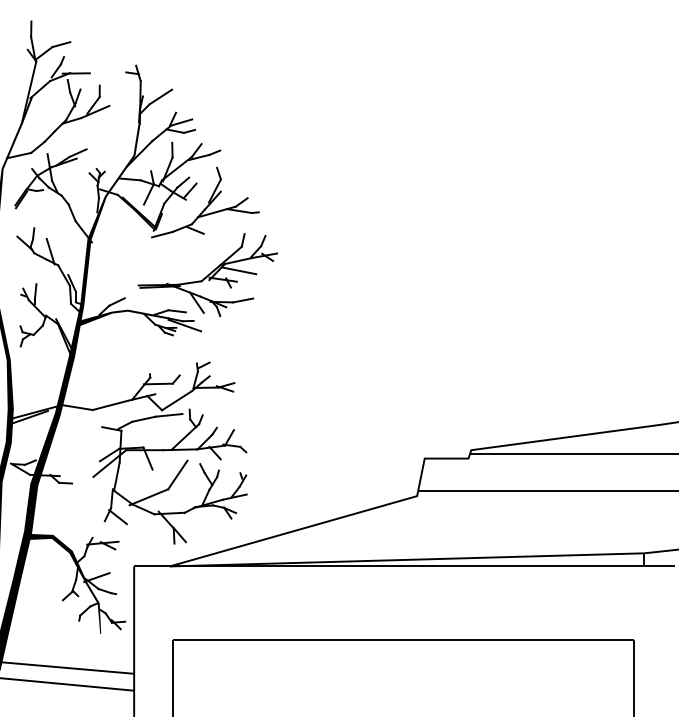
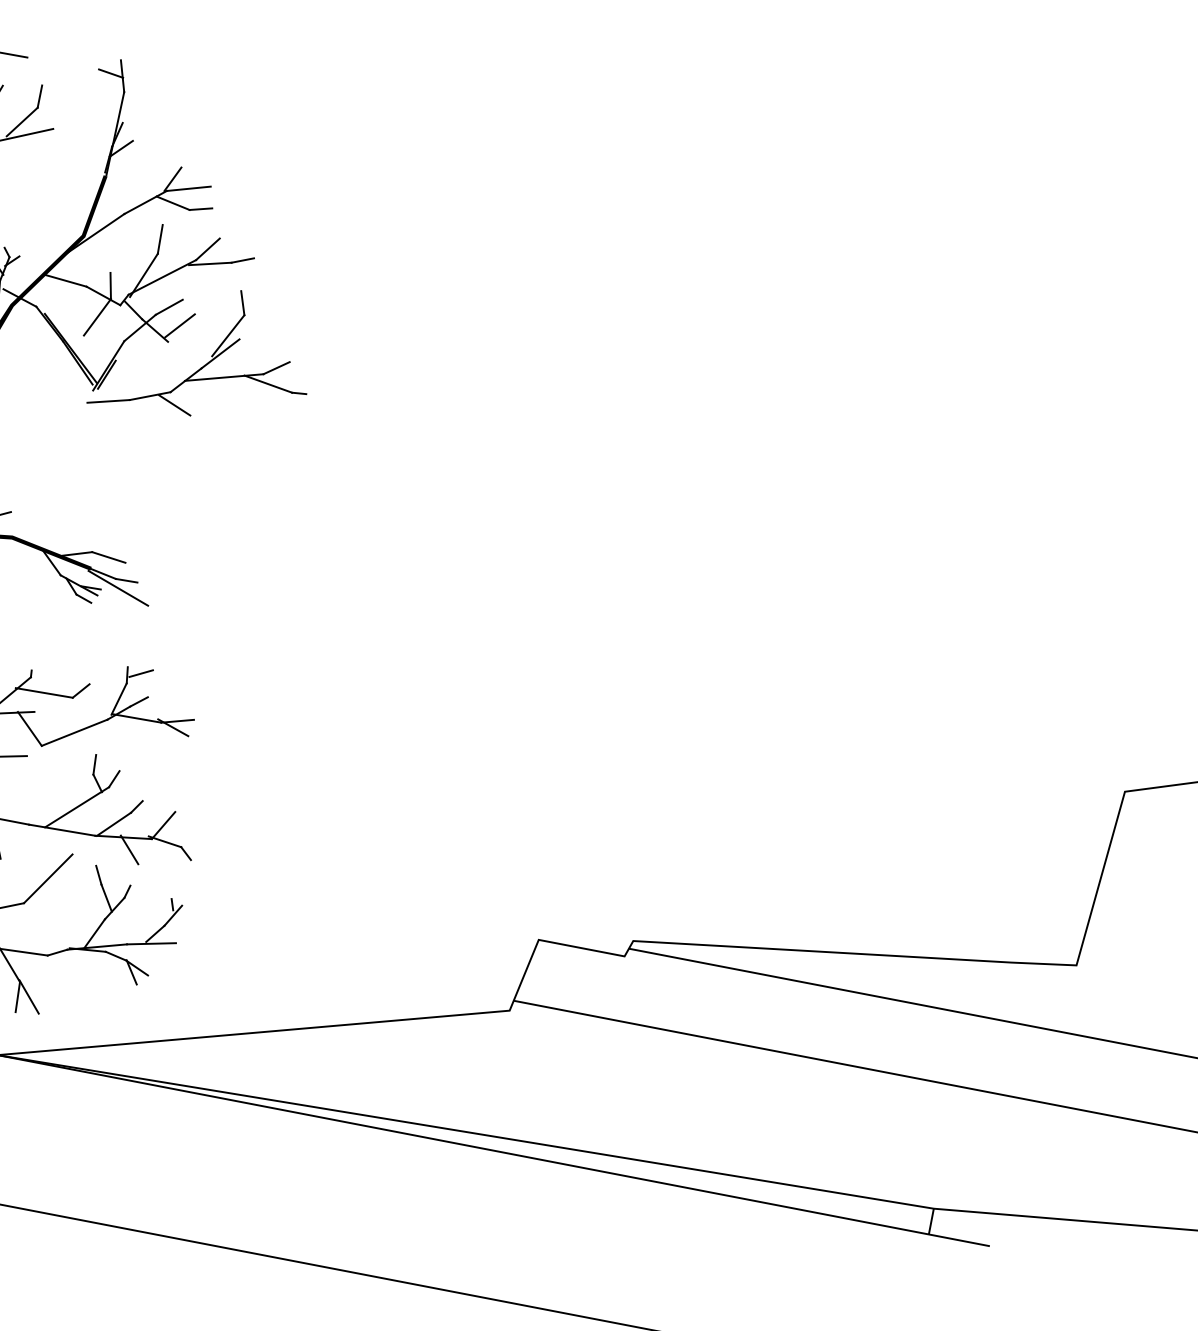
line: (160, 96) -> (157, 129), removed
part: (207, 274) -> (182, 496), removed
line: (168, 415) -> (52, 758), removed

